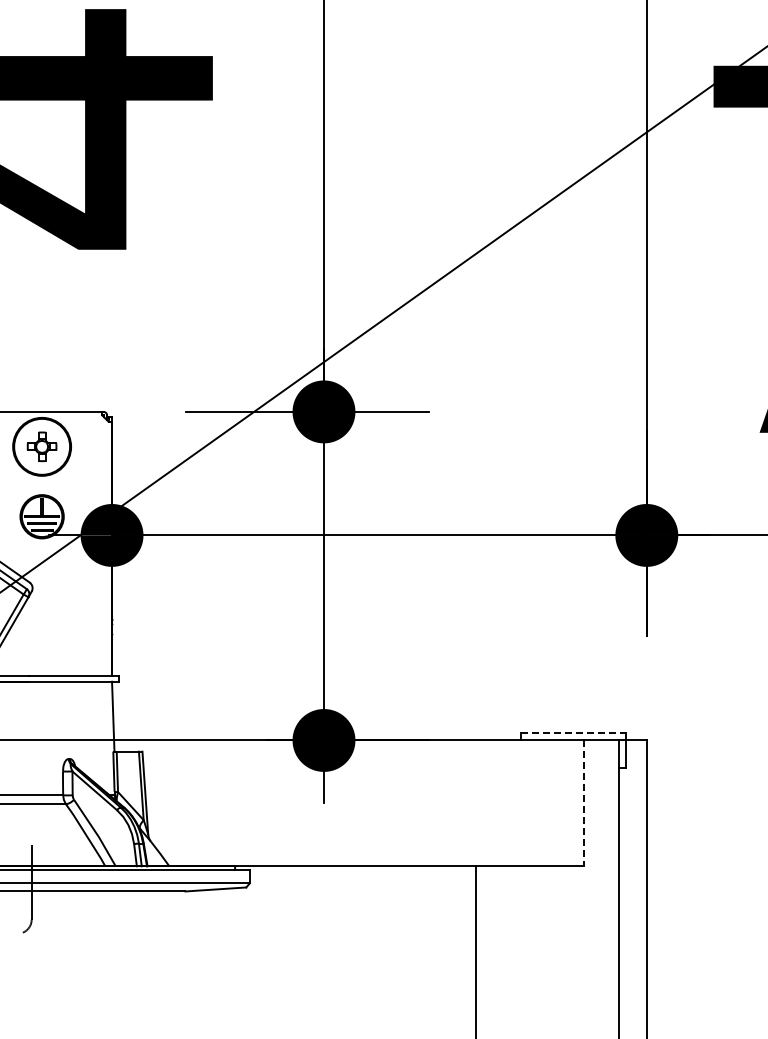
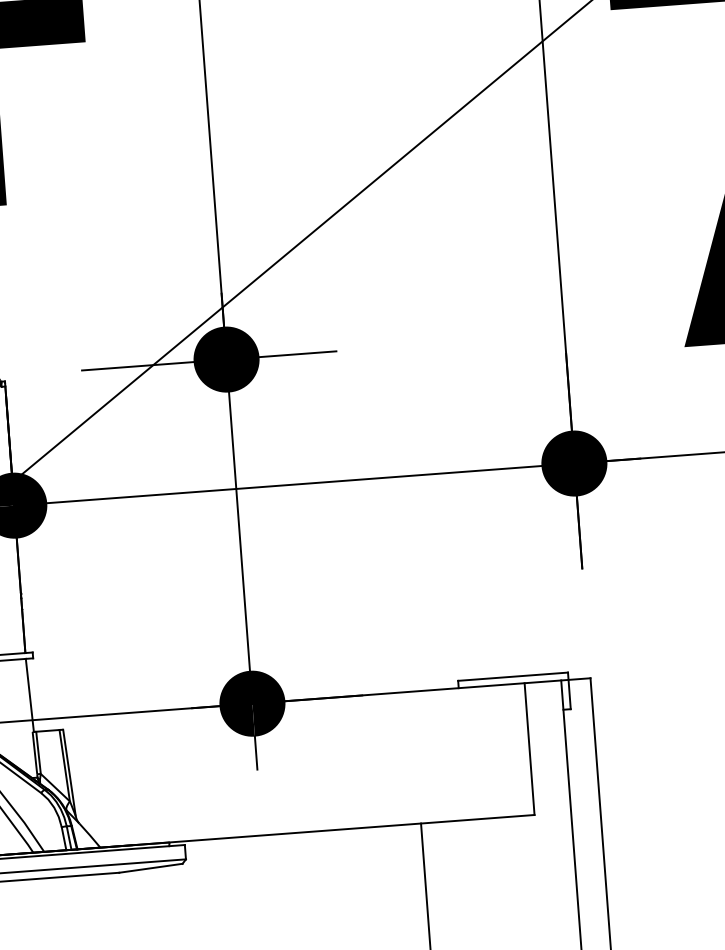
line: (573, 733) -> (513, 676), dashed -> solid
line: (583, 803) -> (529, 749), dashed -> solid

